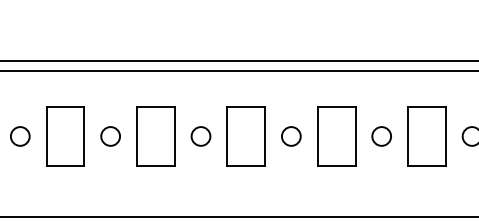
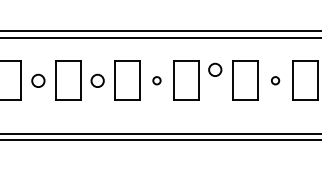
circle: (200, 135) -> (156, 80), size x0.6
circle: (291, 135) -> (215, 69), moved
circle: (381, 135) -> (275, 80), size x0.6

